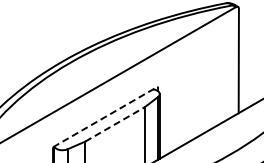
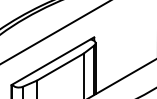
line: (105, 116) -> (52, 60), dashed -> solid
line: (115, 124) -> (60, 67), dashed -> solid

